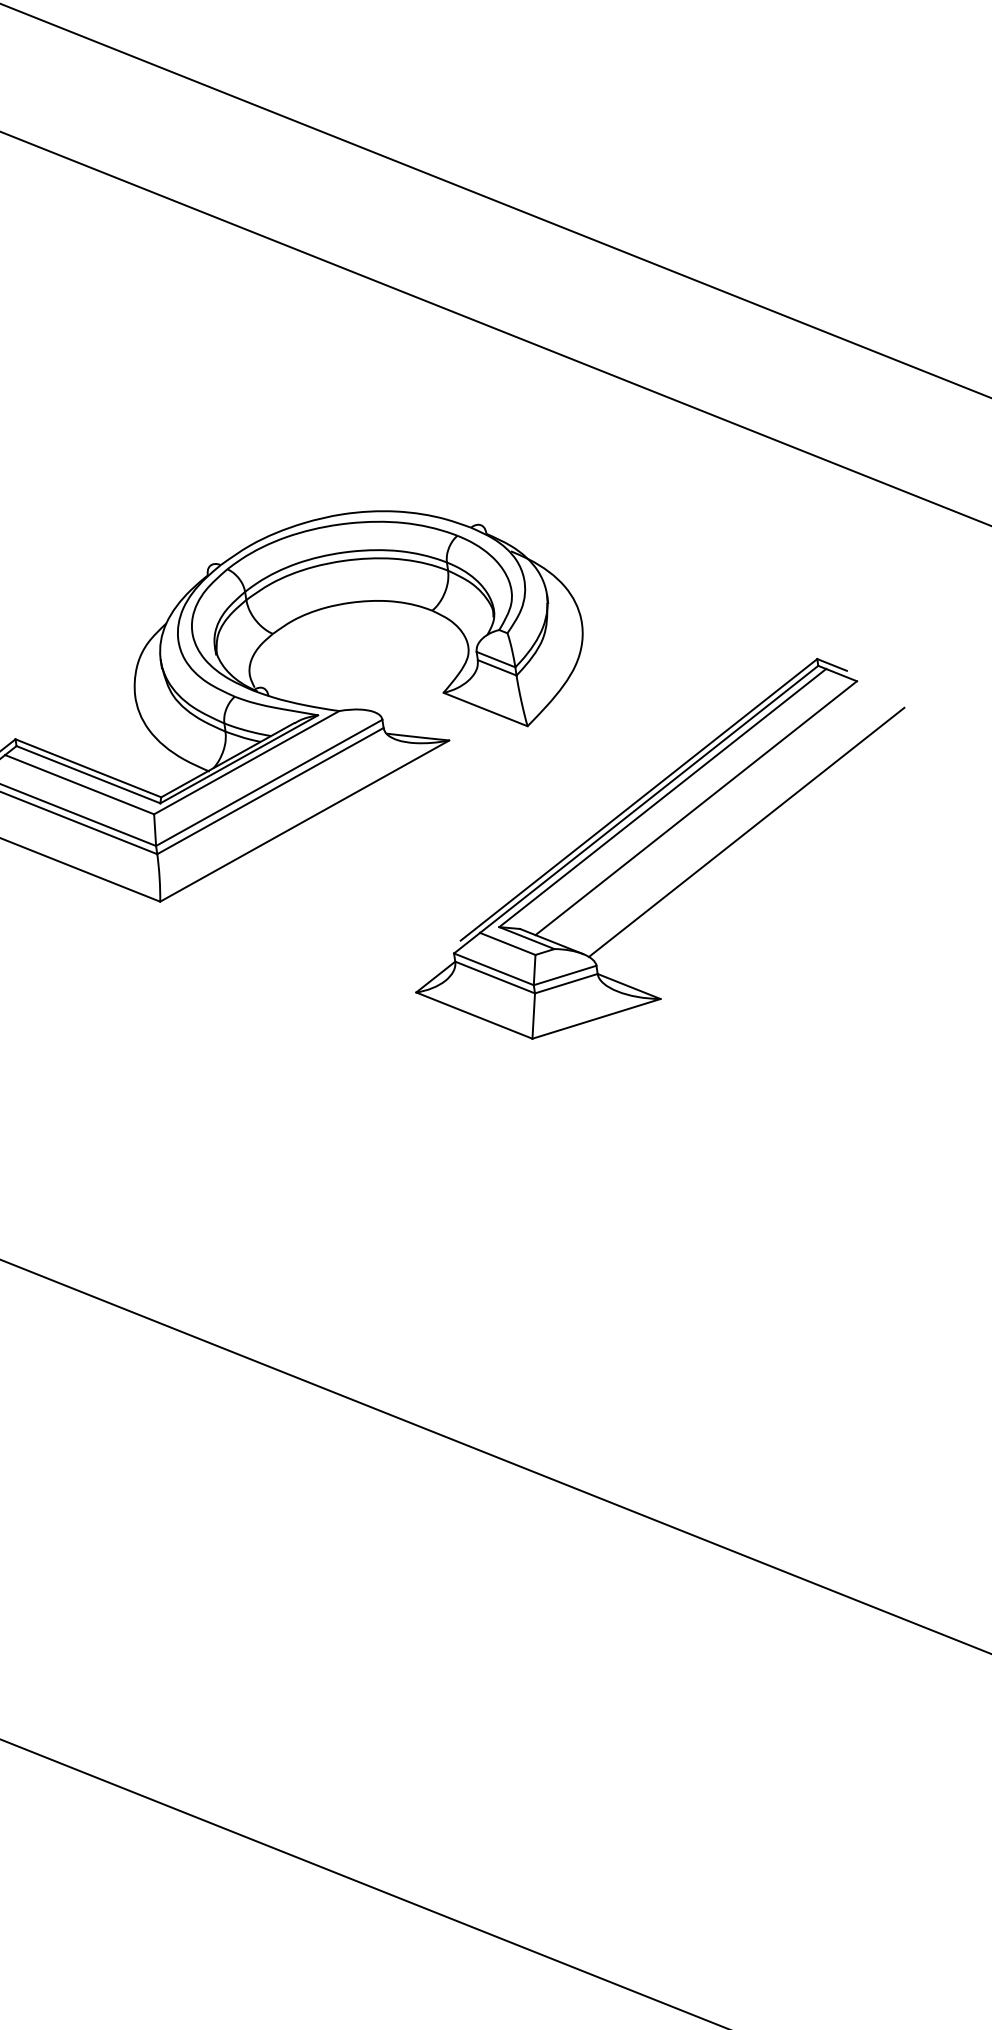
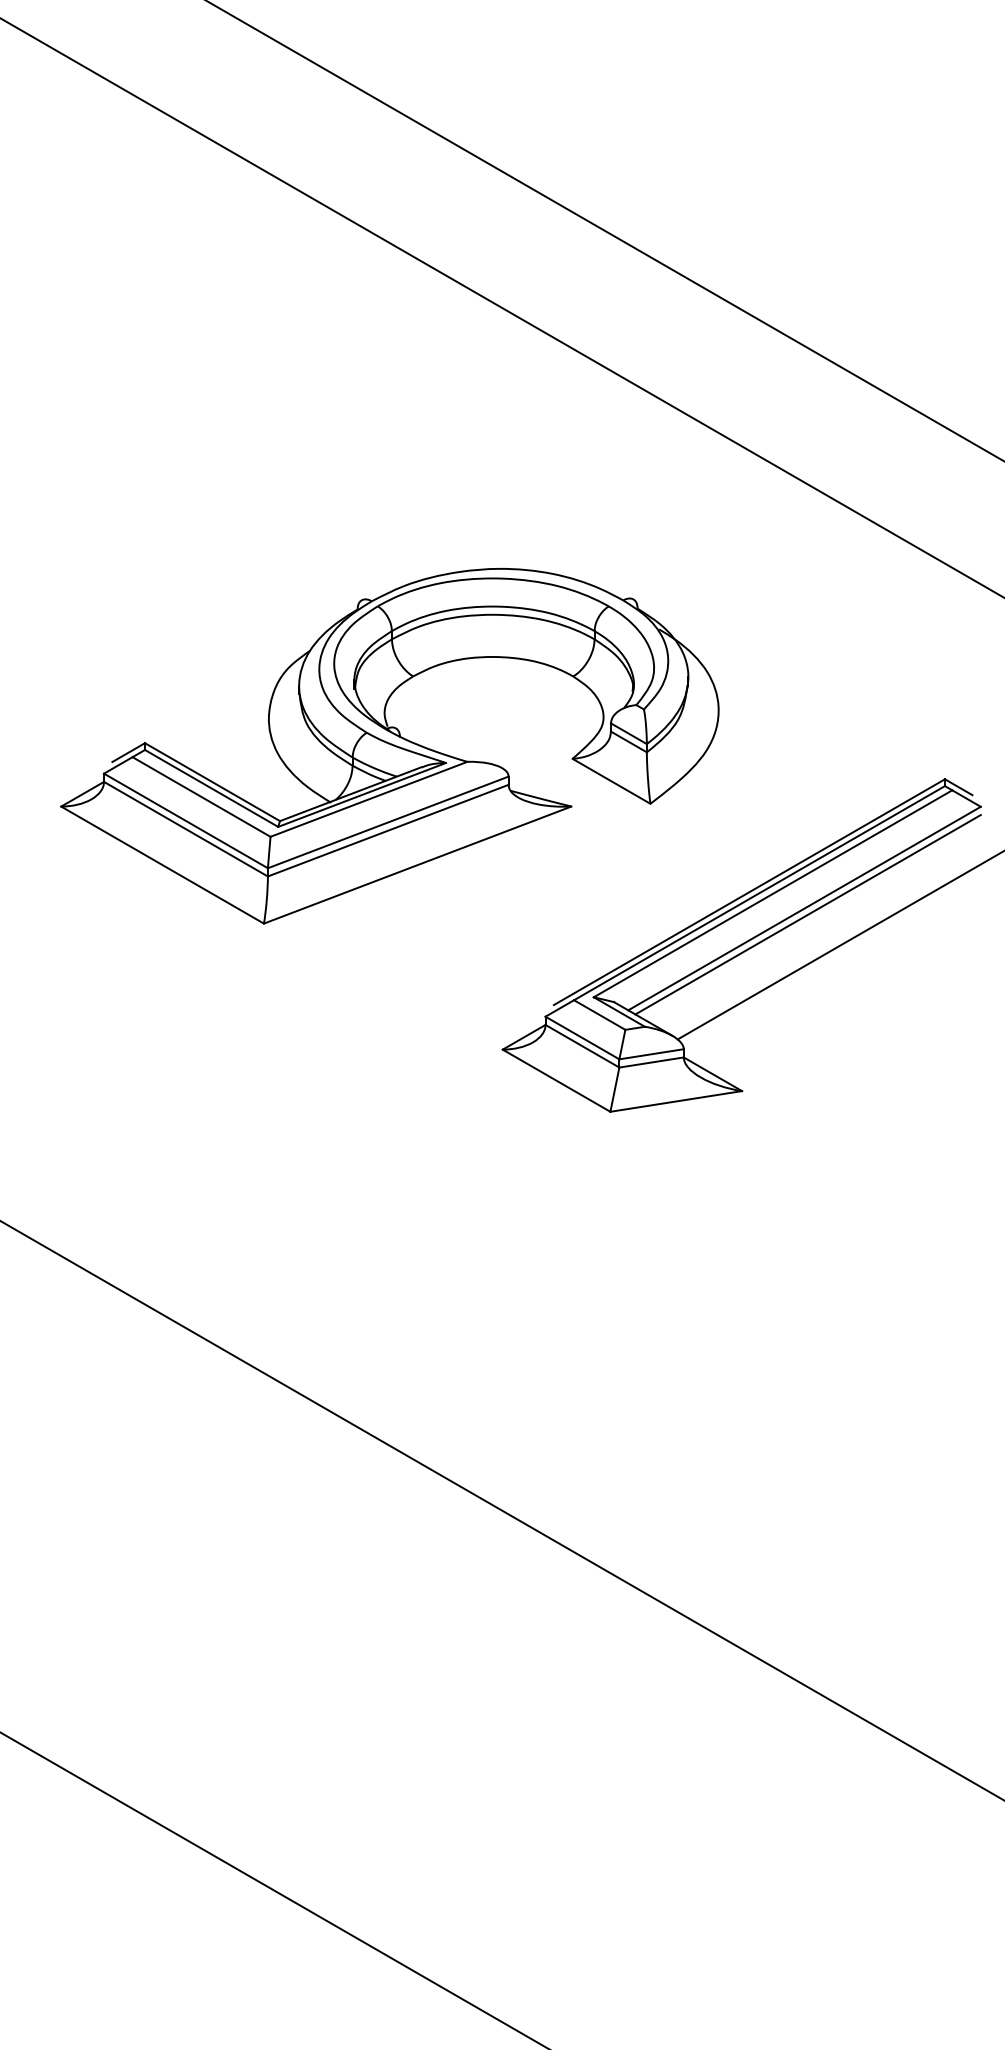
line: (700, 813) -> (807, 914), added

